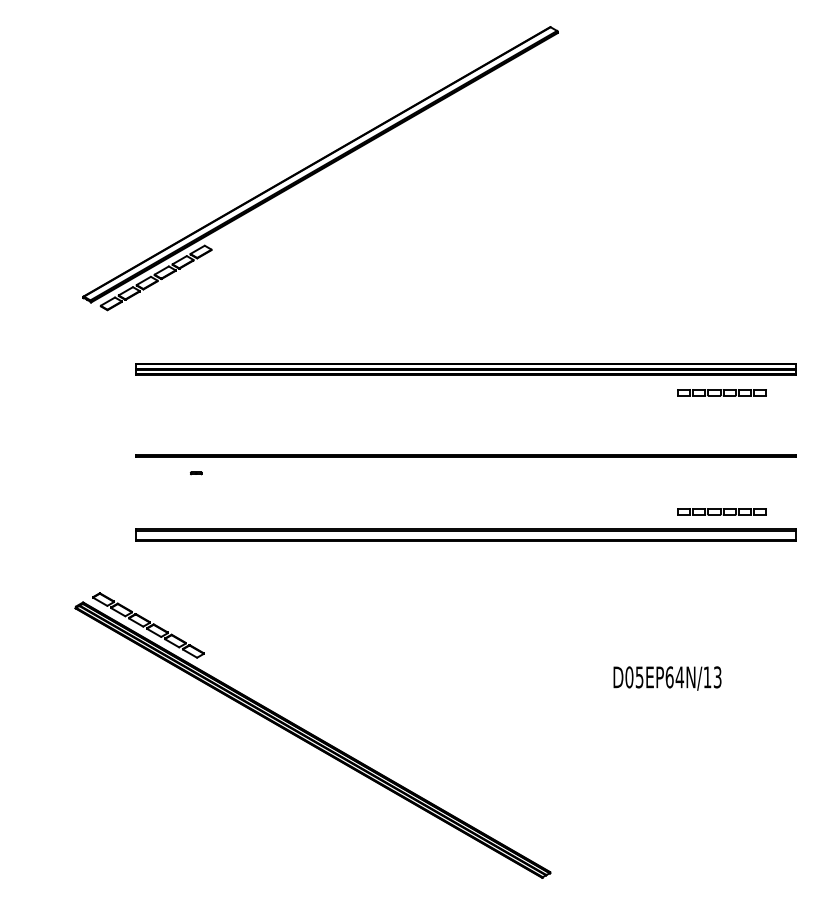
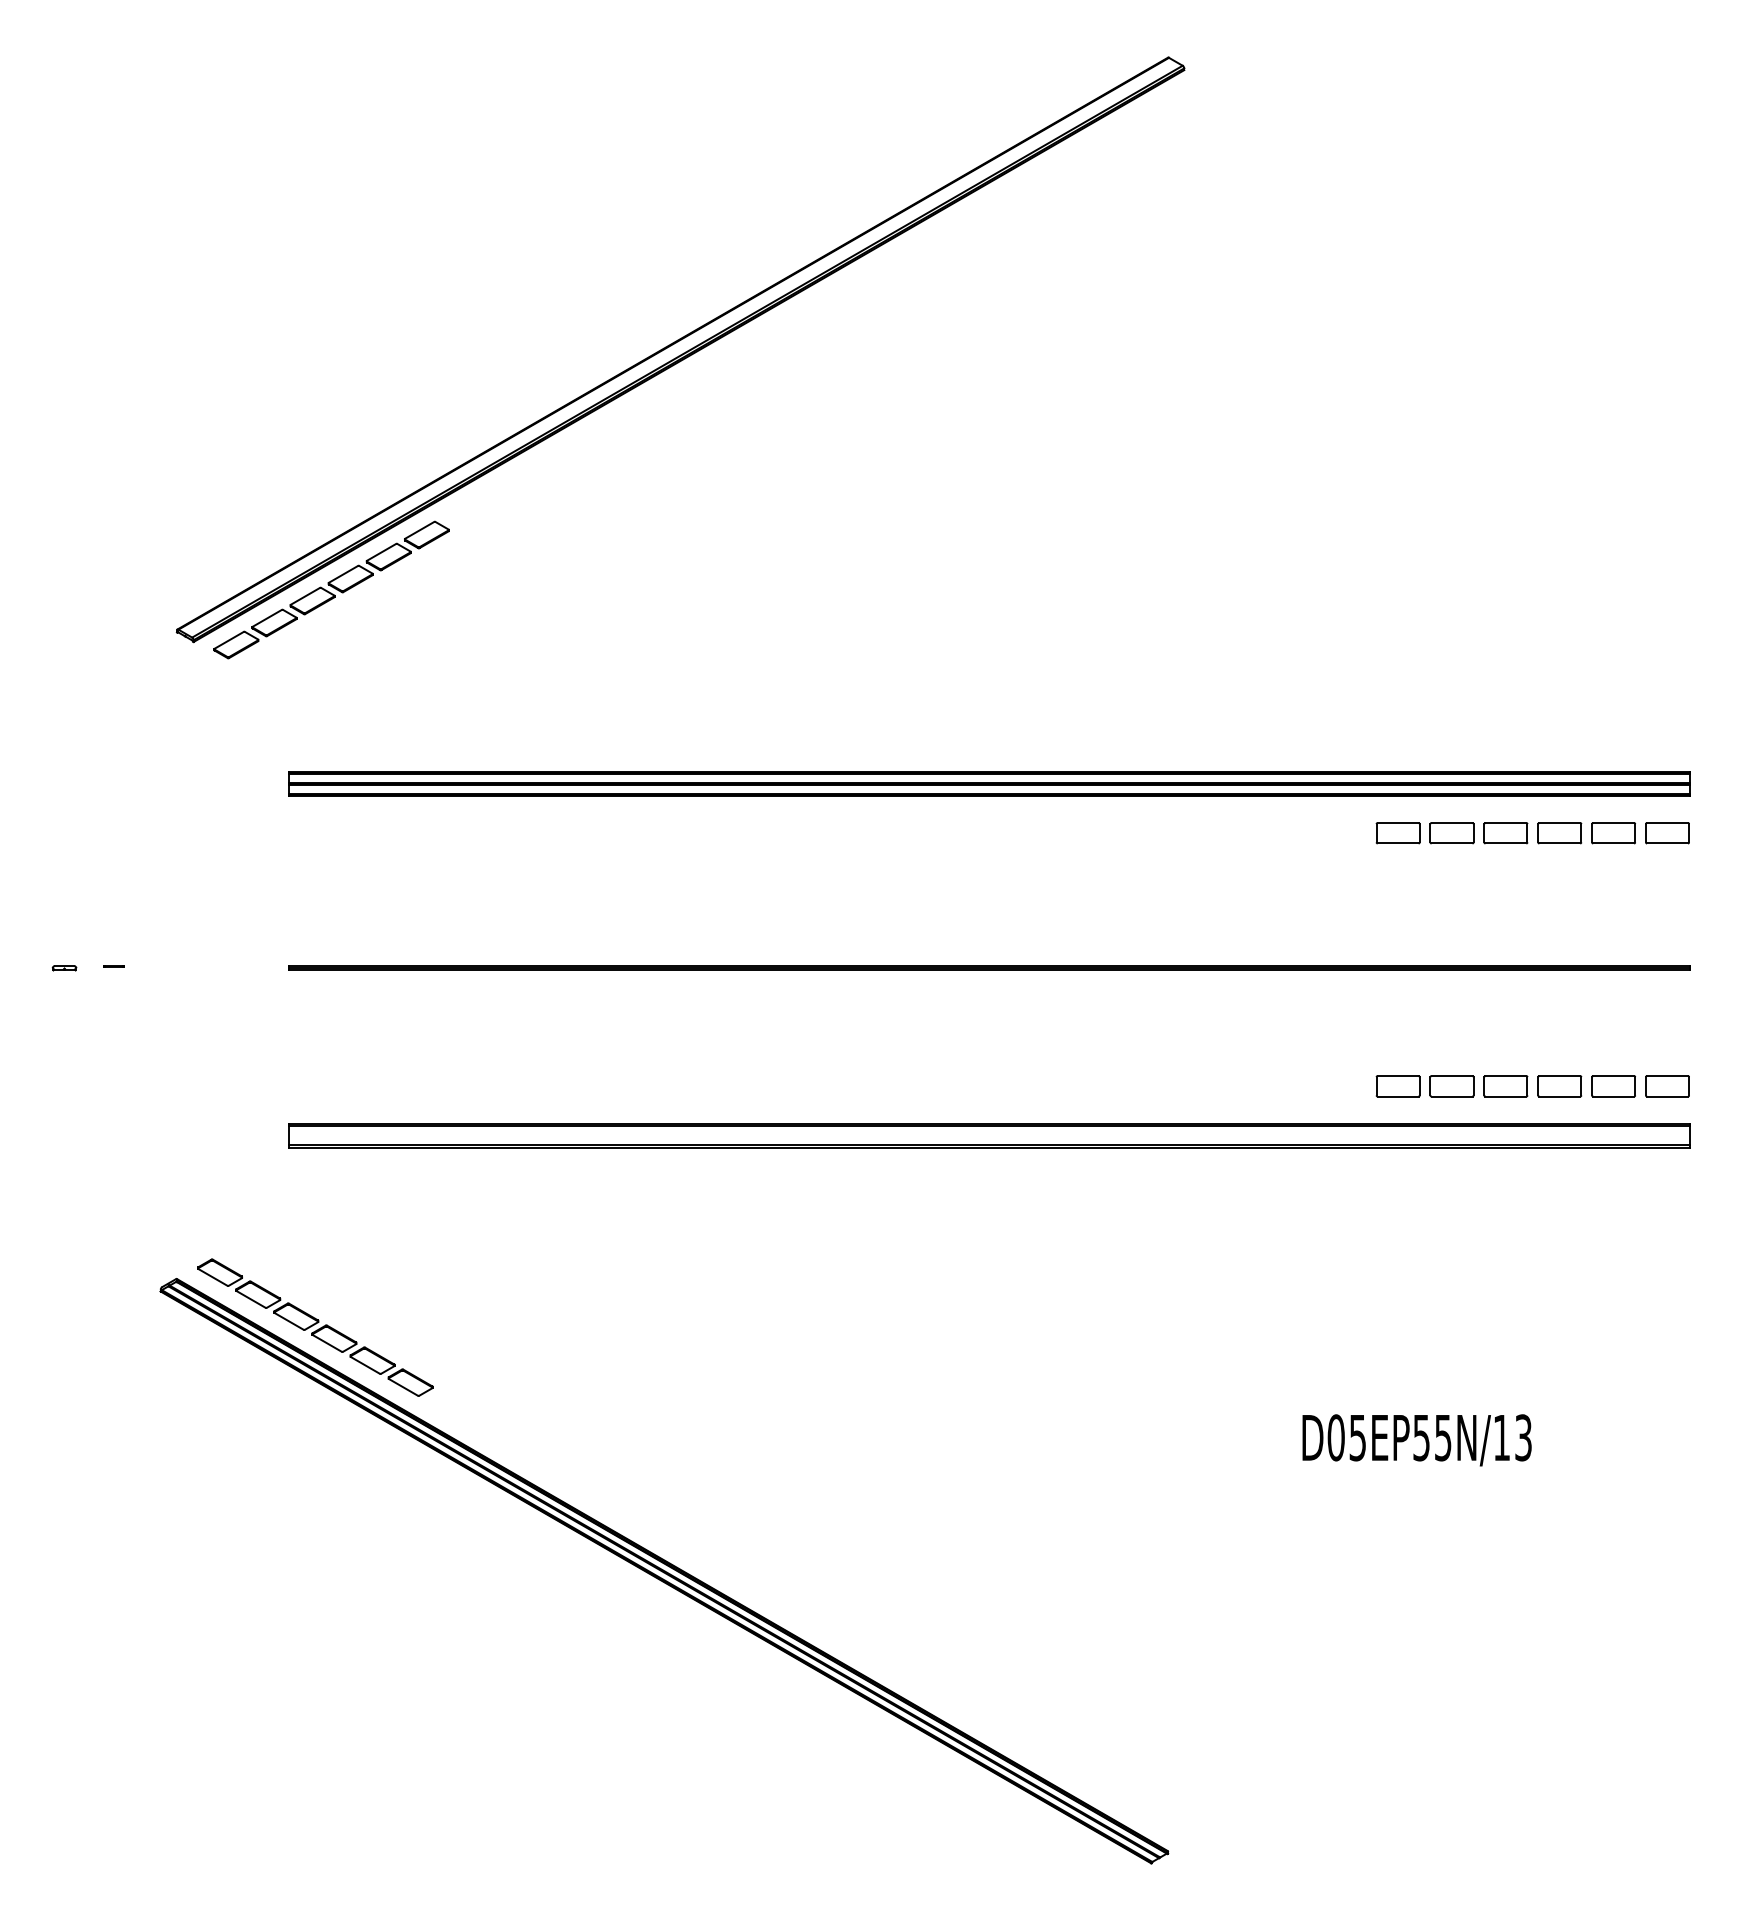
part: (721, 392) -> (1531, 833), size x1.67
part: (53, 455) -> (113, 966), added
part: (196, 473) -> (64, 968), moved
part: (721, 511) -> (1531, 1085), size x1.67
text: (674, 677) -> (1431, 1438), D05EP64N/13 -> D05EP55N/13

